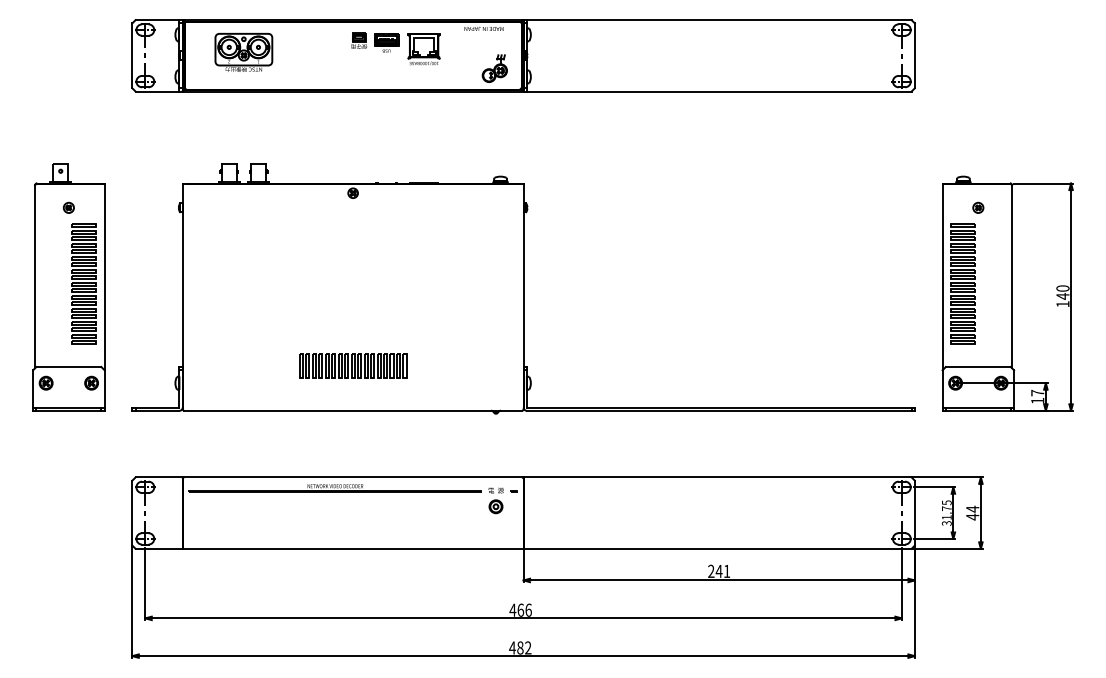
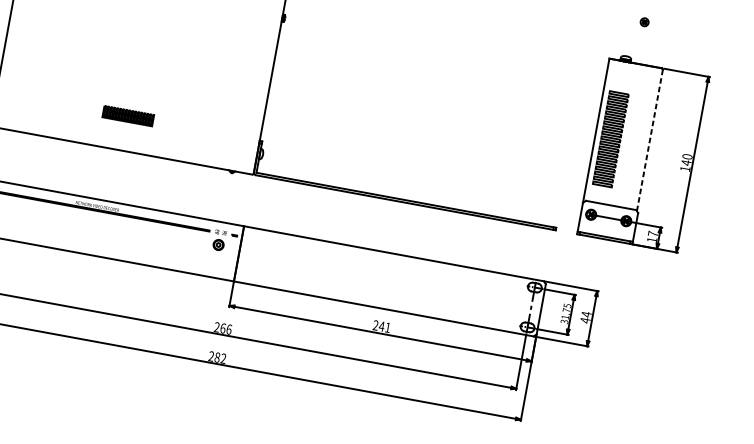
part: (978, 207) -> (644, 22), moved
line: (1012, 276) -> (650, 140), solid -> dashed
part: (353, 365) -> (128, 115), size x0.6
text: (512, 609) -> (216, 326), 466 -> 266
text: (512, 647) -> (211, 356), 482 -> 282

